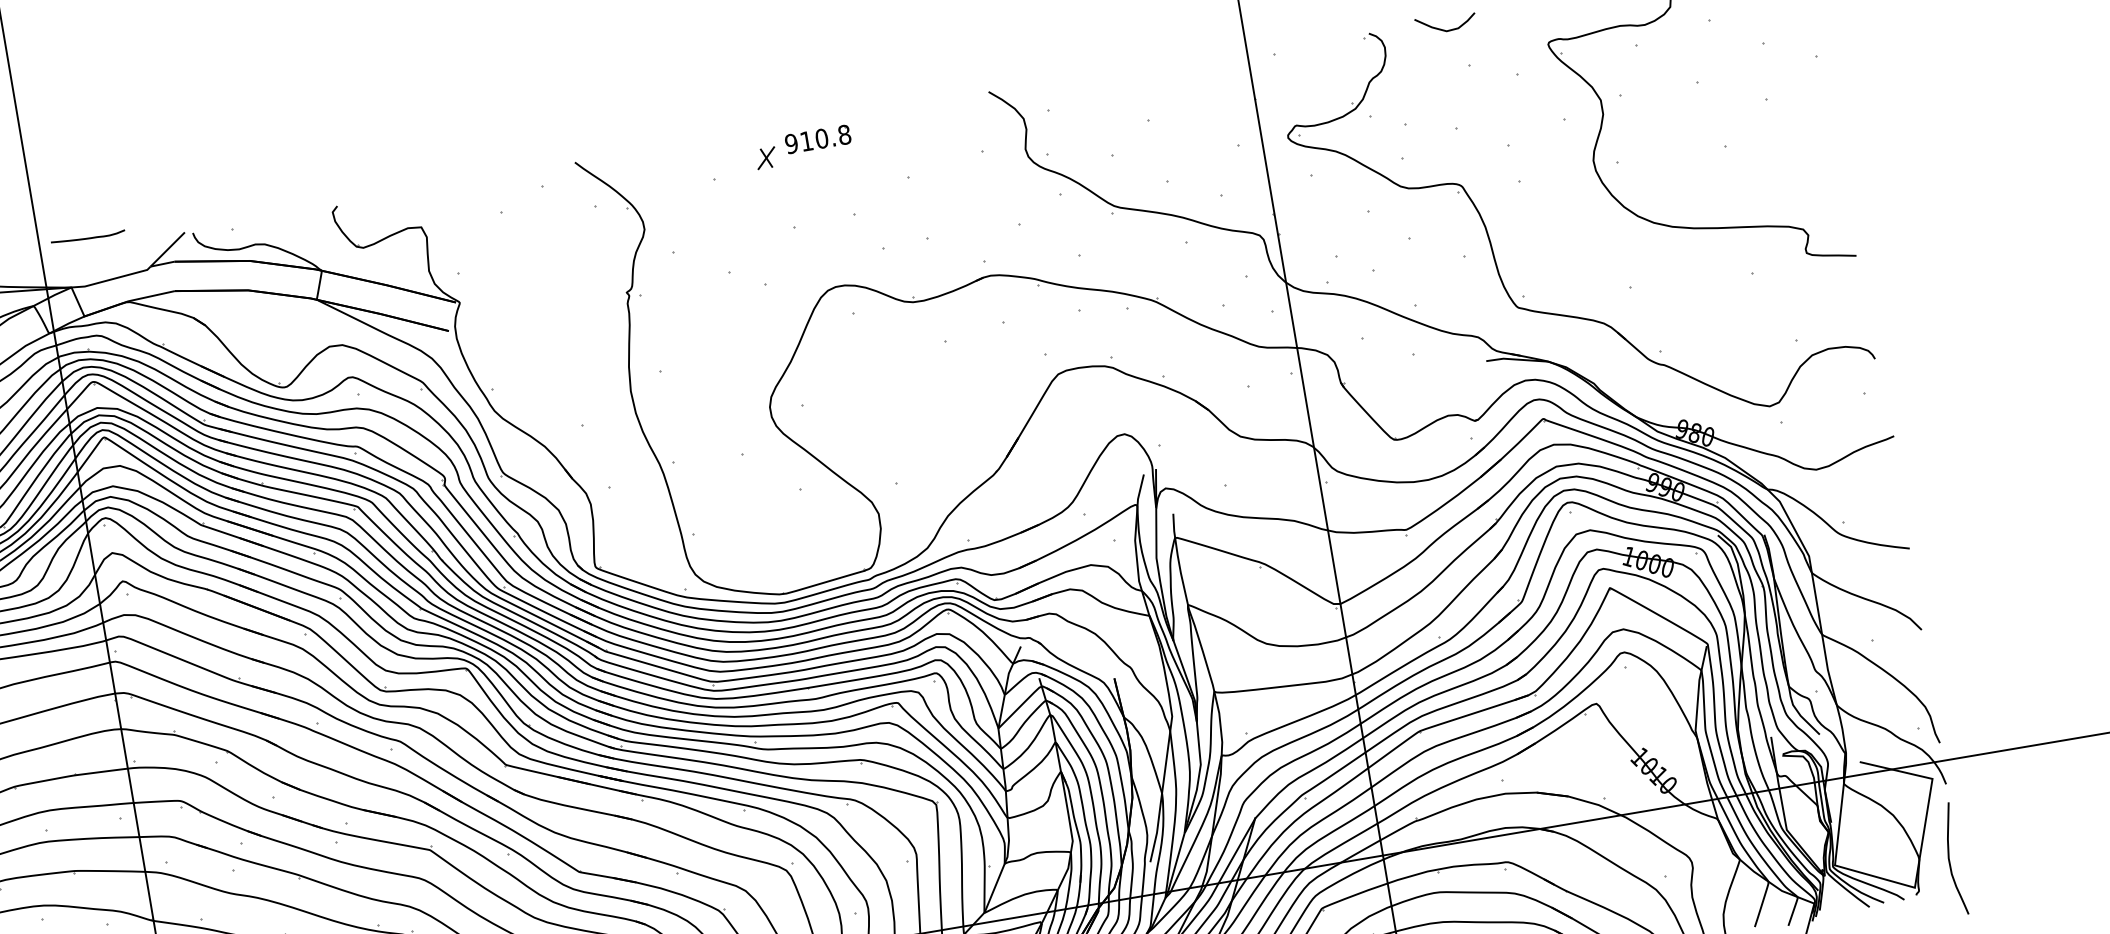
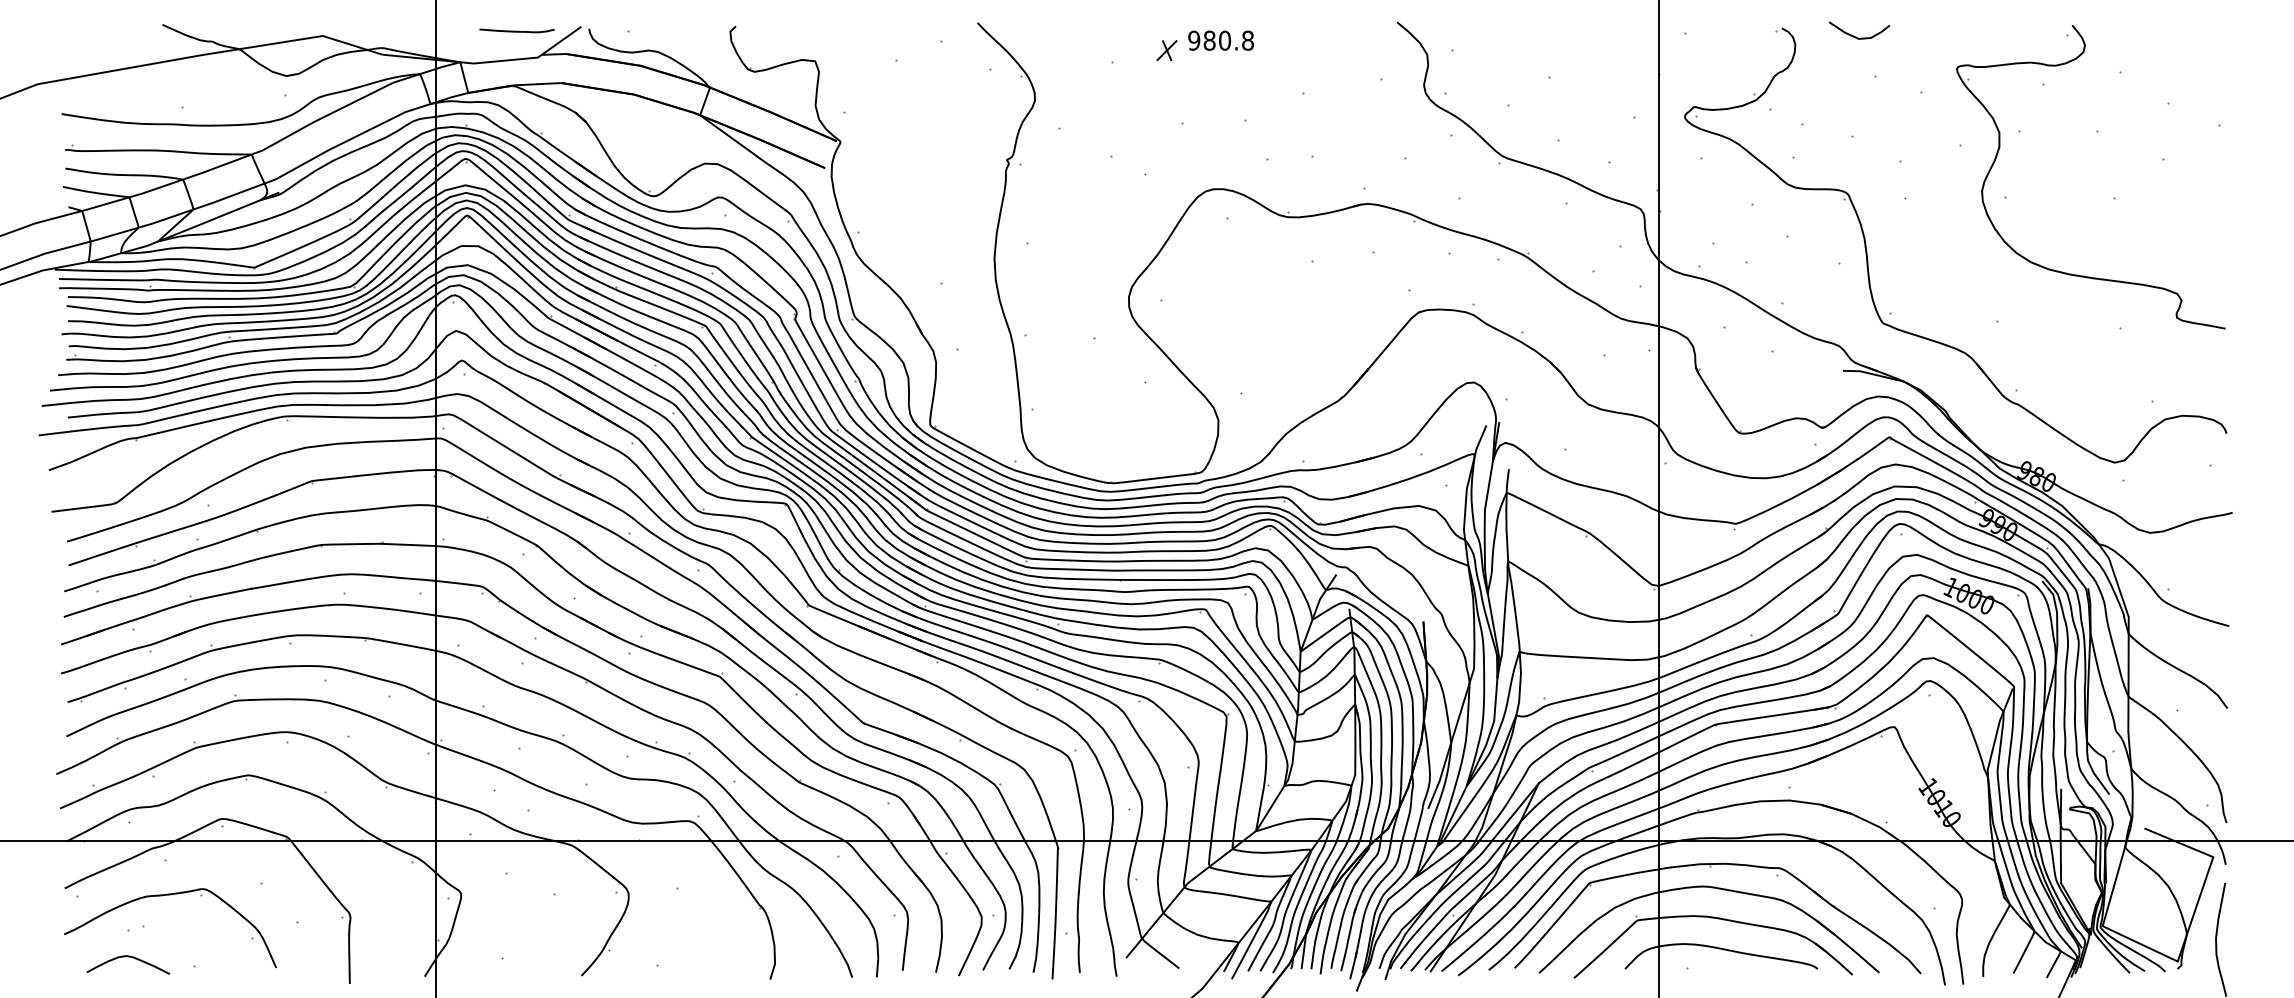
text: (806, 141) -> (1209, 40), 910.8 -> 980.8
curve: (87, 237) -> (516, 30), moved

